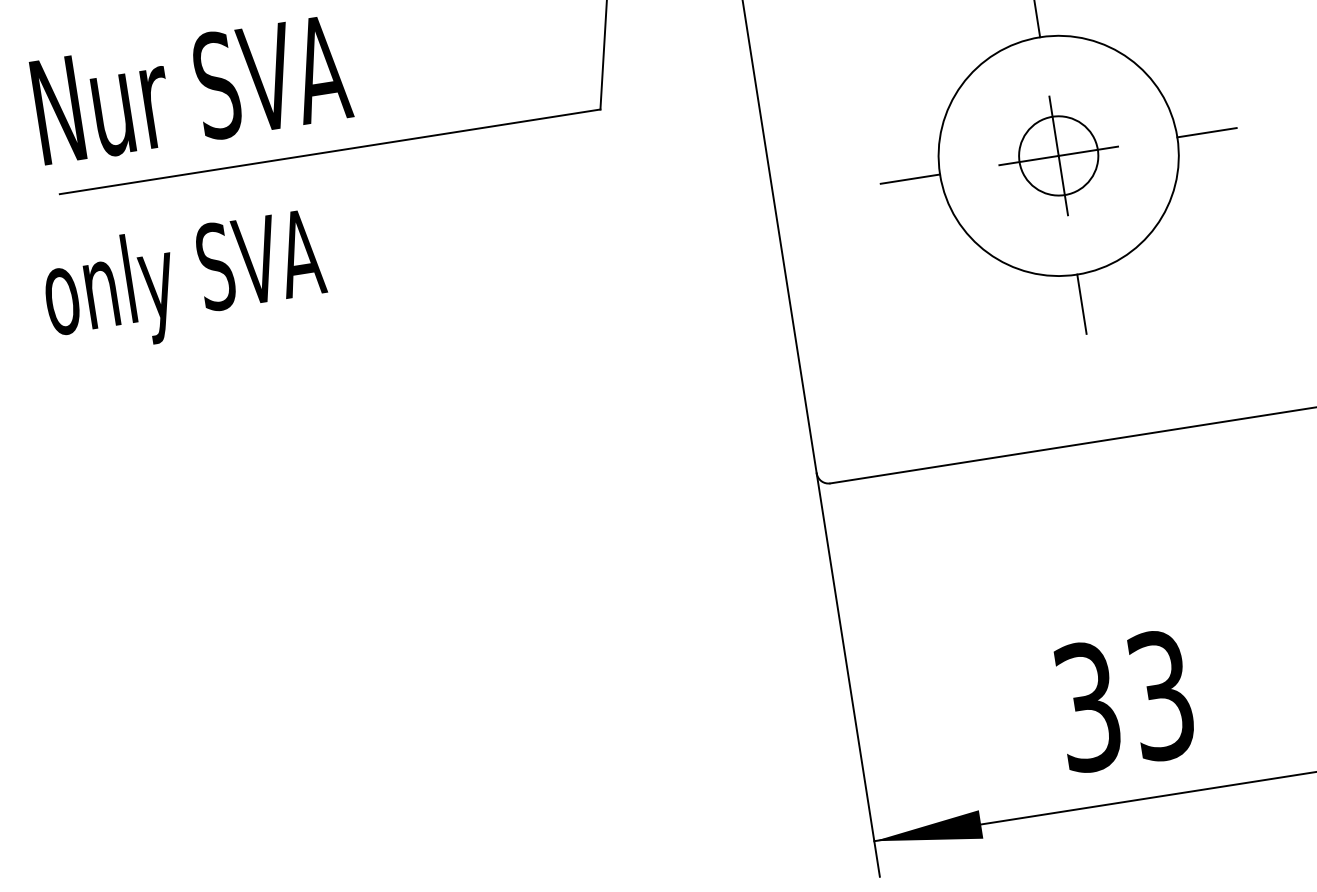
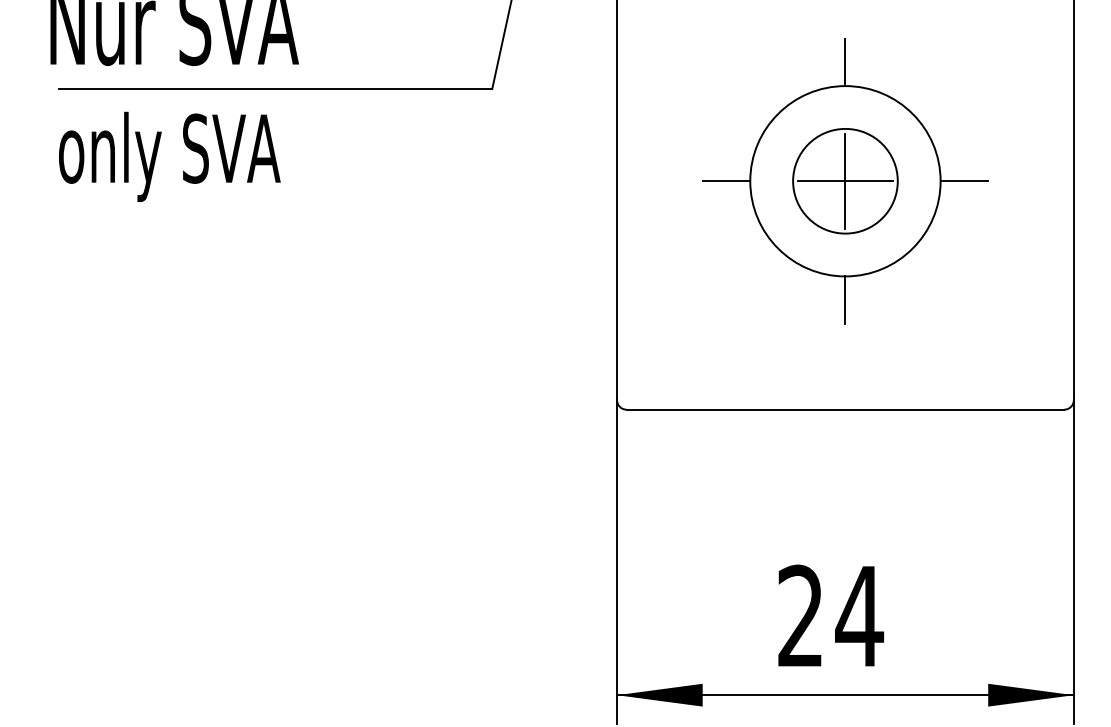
circle: (1058, 154) -> (845, 180), size x1.67
text: (184, 281) -> (169, 156), moved
text: (1126, 701) -> (831, 616), 33 -> 24

